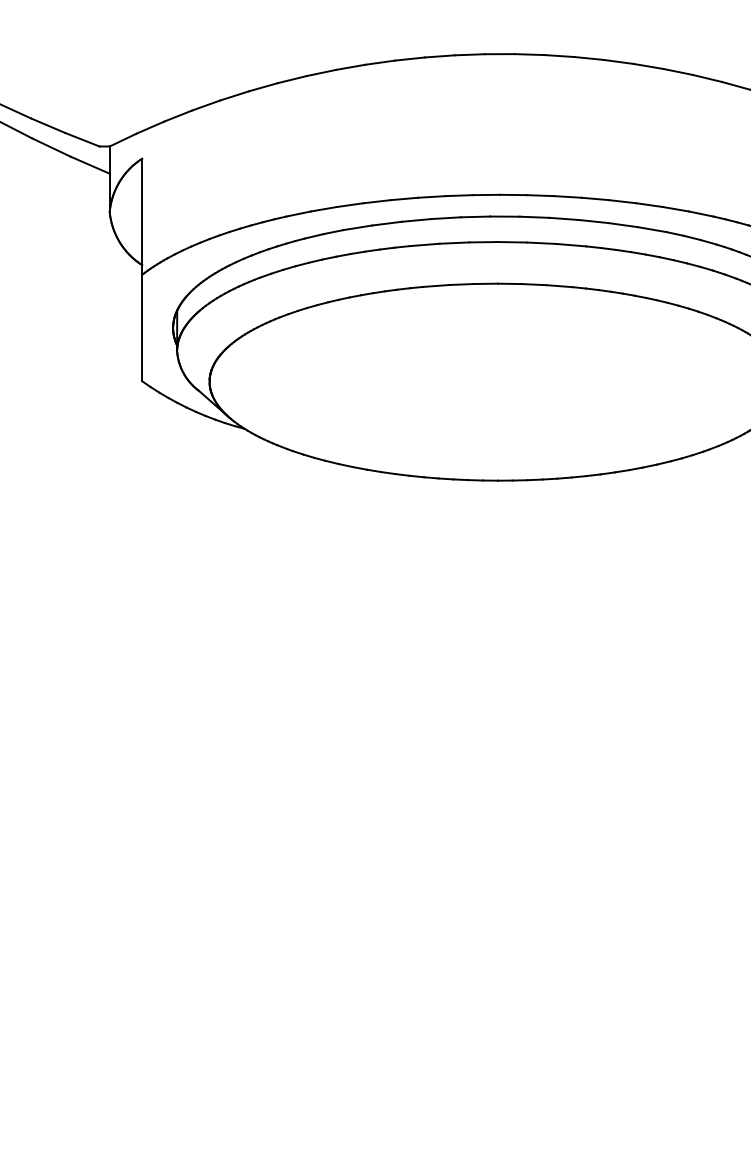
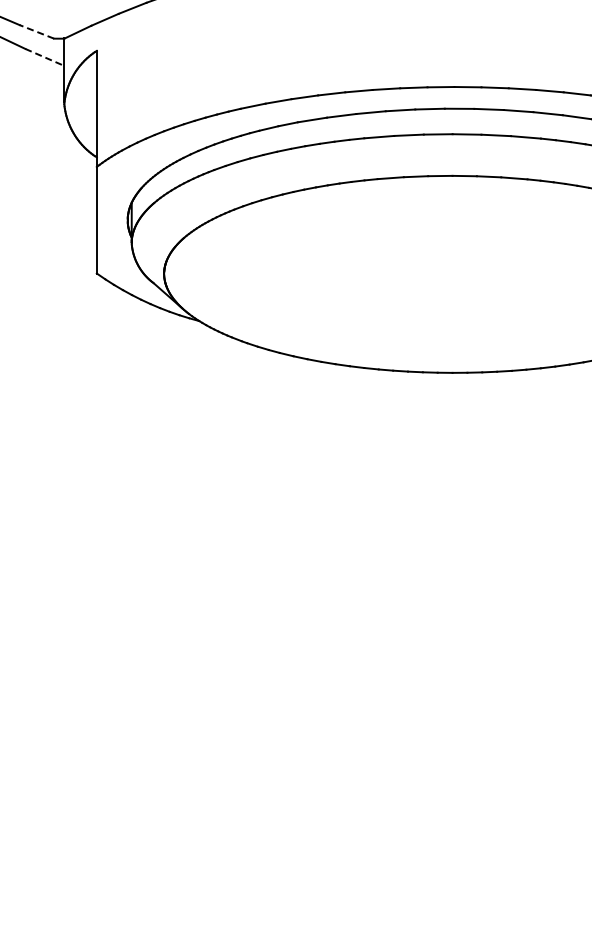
line: (81, 139) -> (36, 31), solid -> dashed
line: (90, 165) -> (45, 57), solid -> dashed

